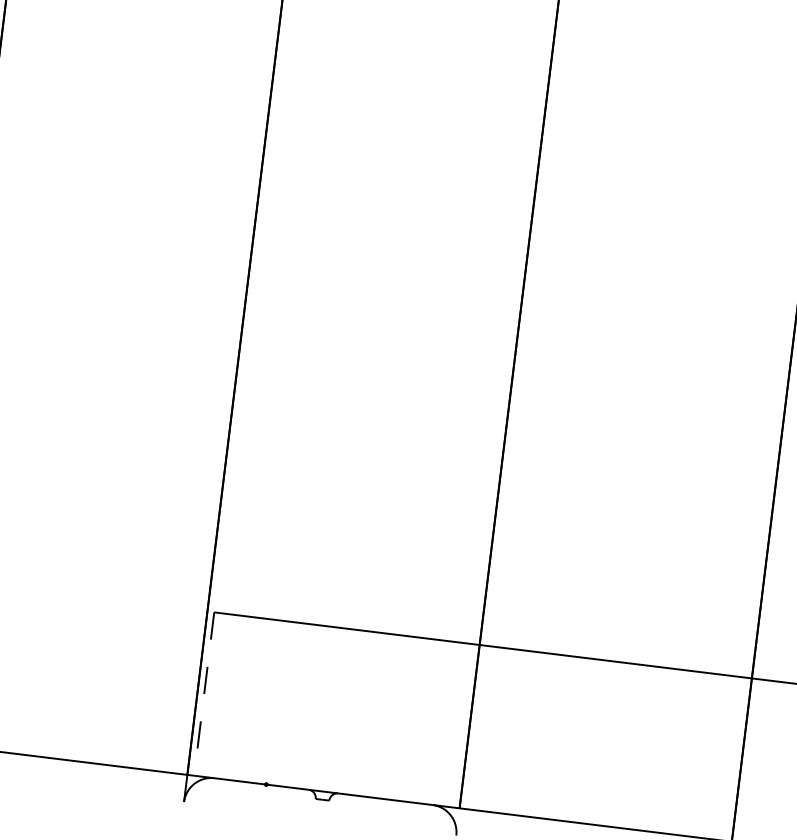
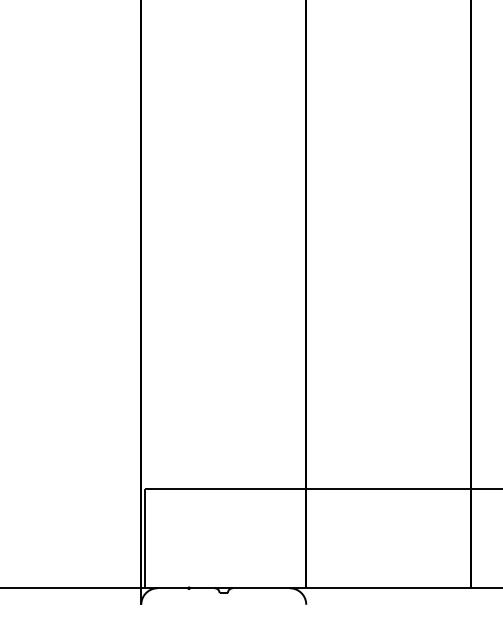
line: (204, 695) -> (145, 539), dashed -> solid

